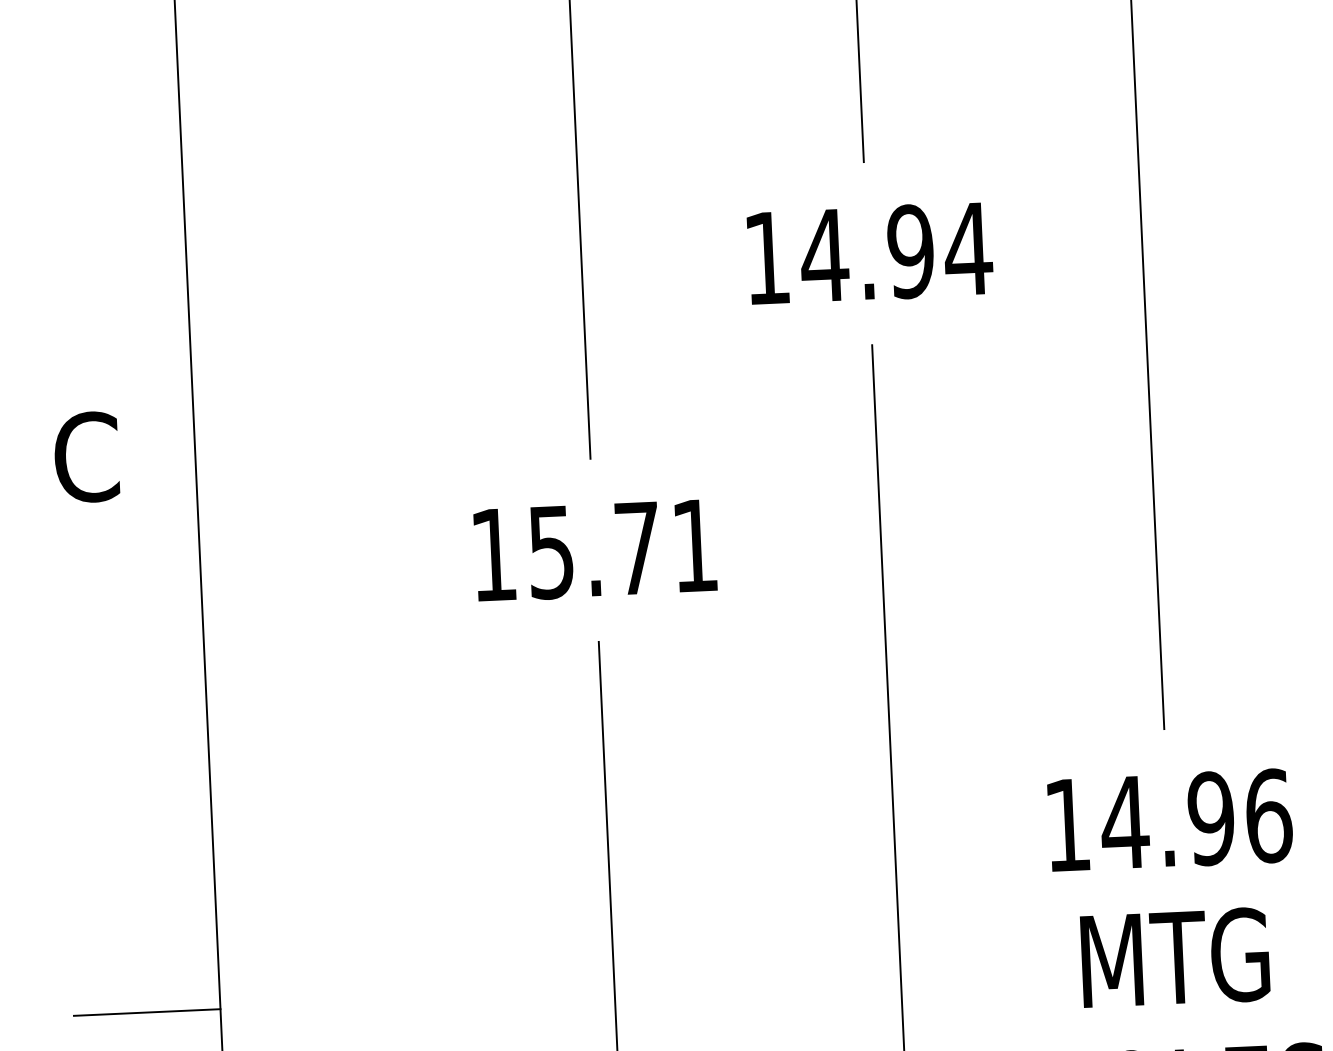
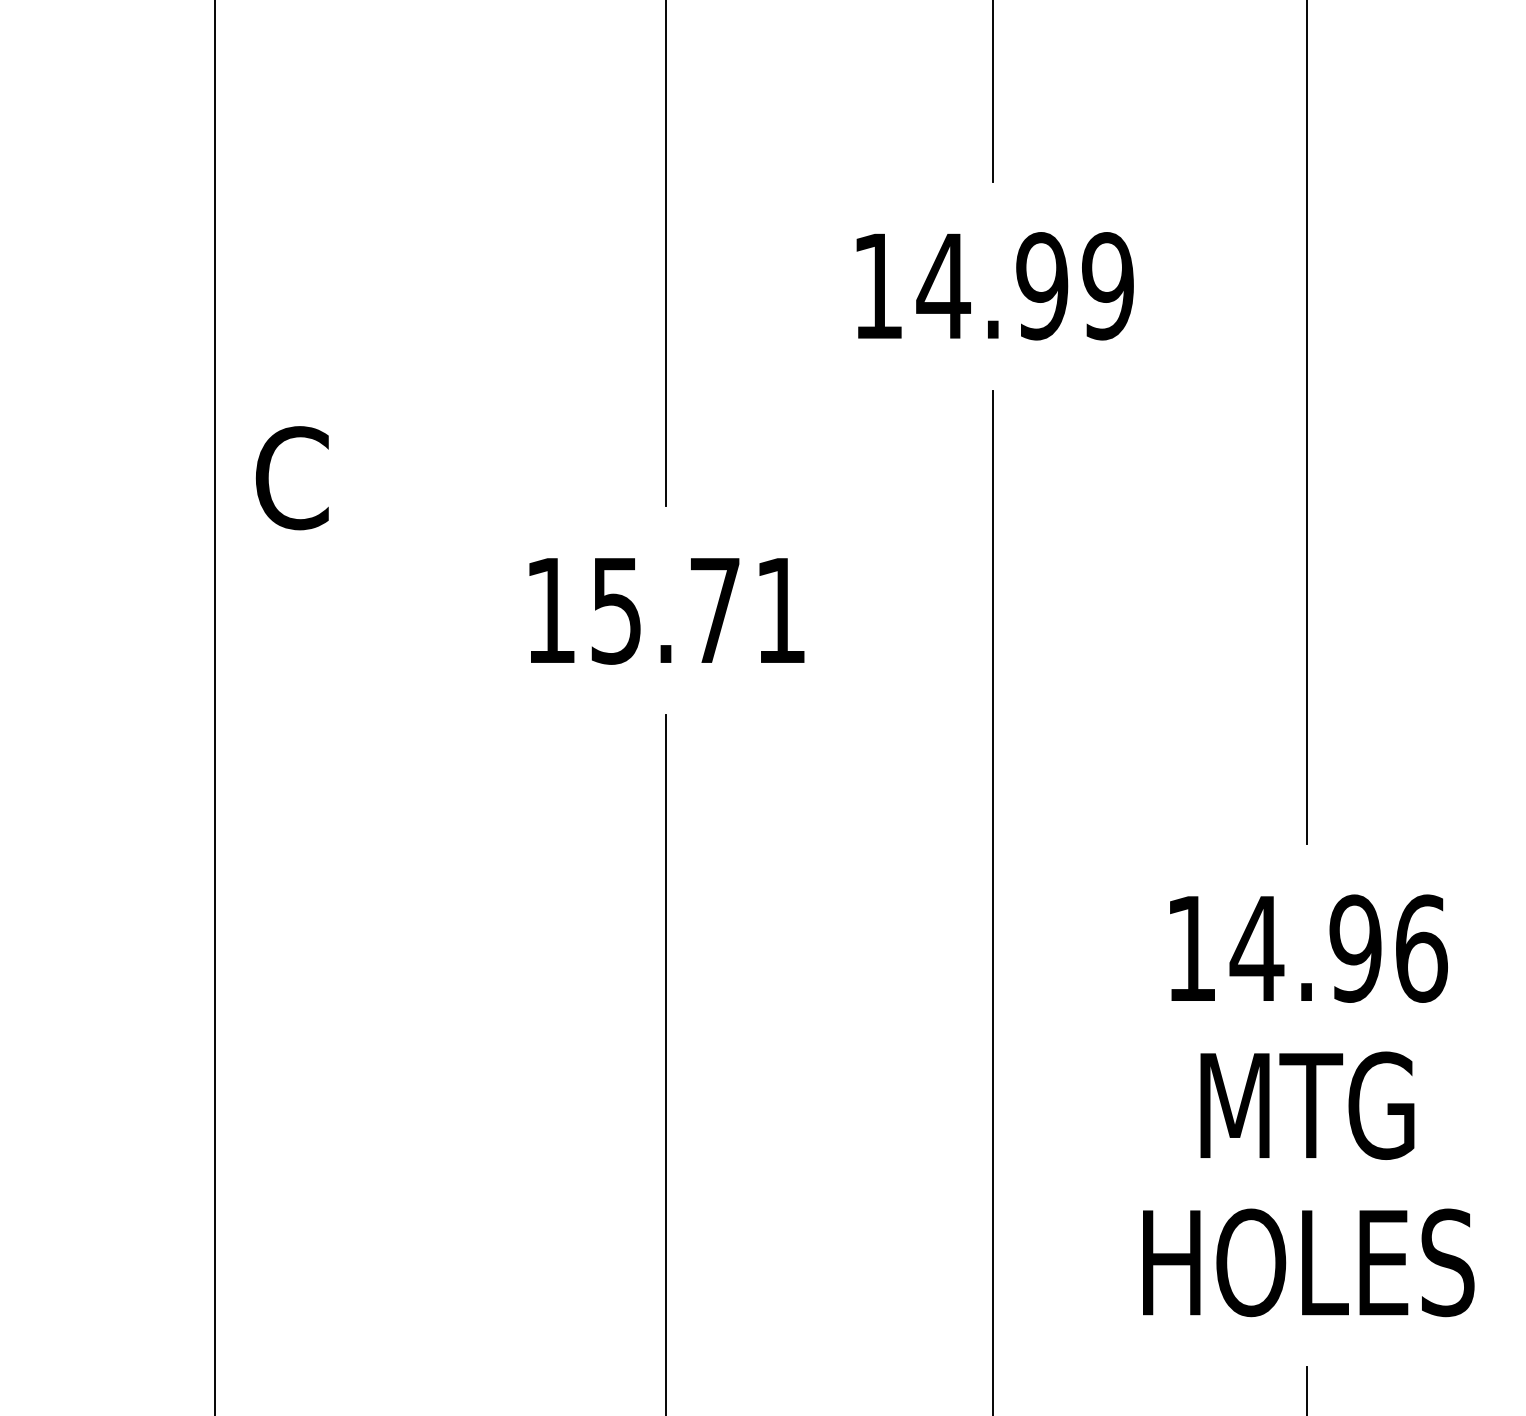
text: (967, 249) -> (1107, 286), 14.94 -> 14.99
text: (86, 457) -> (291, 478), moved
line: (147, 1012) -> (131, 1114), removed

